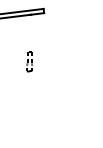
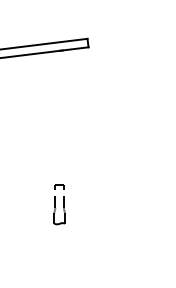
part: (29, 61) -> (59, 204), moved

